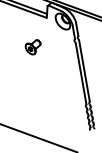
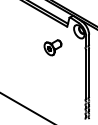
part: (32, 47) -> (52, 47), size x1.43

